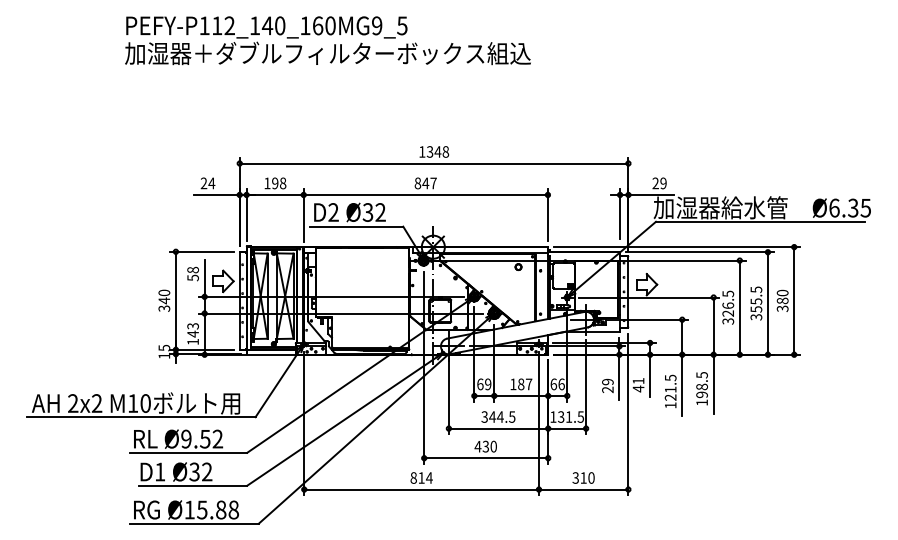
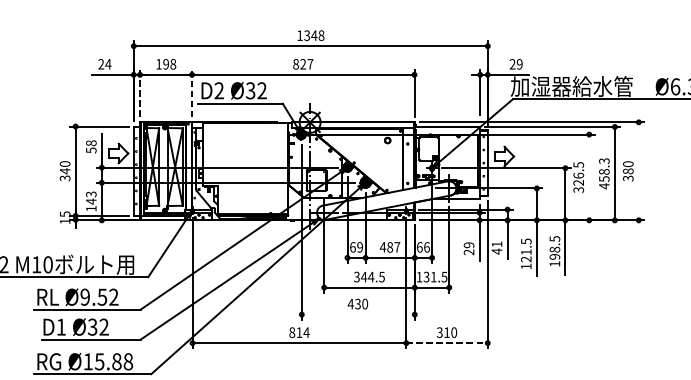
text: (425, 183) -> (302, 64), 847 -> 827
line: (303, 214) -> (191, 92), solid -> dashed
line: (246, 215) -> (139, 93), solid -> dashed
line: (794, 300) -> (639, 170), removed
text: (756, 303) -> (604, 173), 355.5 -> 458.3
line: (739, 307) -> (588, 177), removed
text: (512, 384) -> (382, 247), 187 -> 487
line: (486, 458) -> (358, 314), removed
line: (583, 489) -> (446, 343), solid -> dashed

